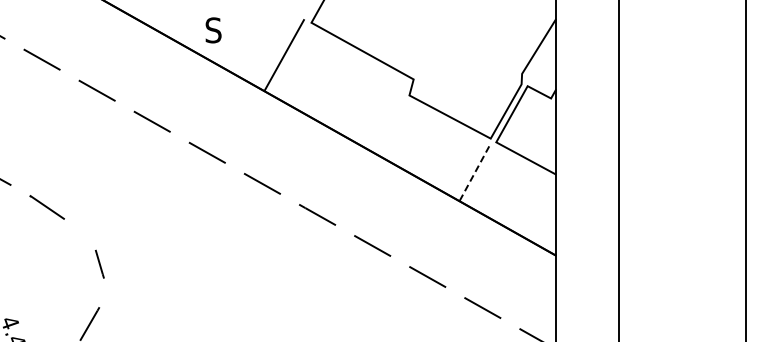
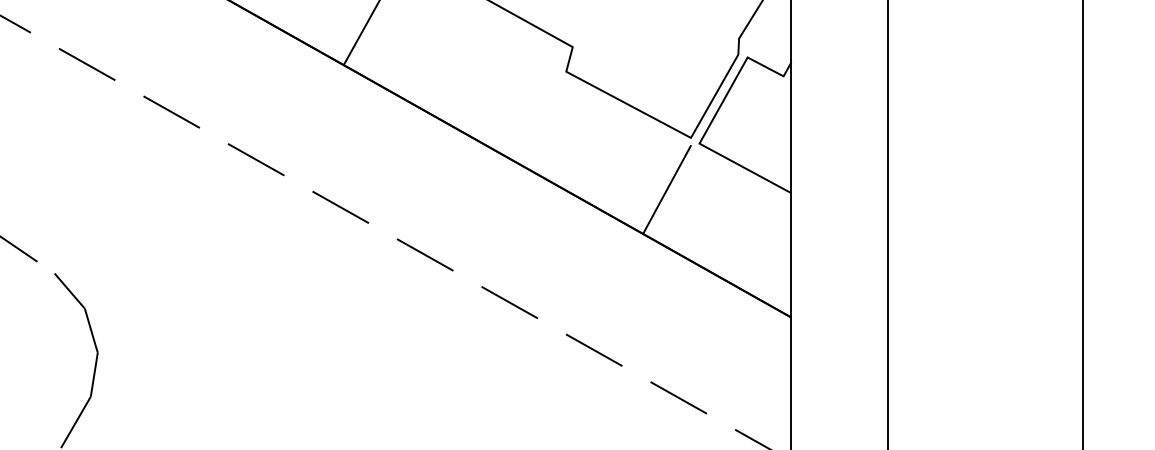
line: (475, 172) -> (667, 189), dashed -> solid
line: (85, 237) -> (69, 289), added
line: (101, 292) -> (93, 374), added

